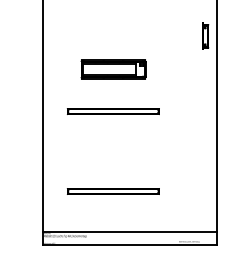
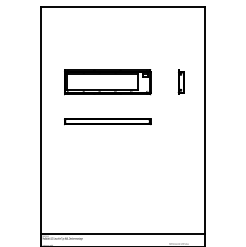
part: (204, 35) -> (180, 81), moved
part: (113, 69) -> (107, 82), size x1.43
part: (113, 191) -> (107, 196), removed

